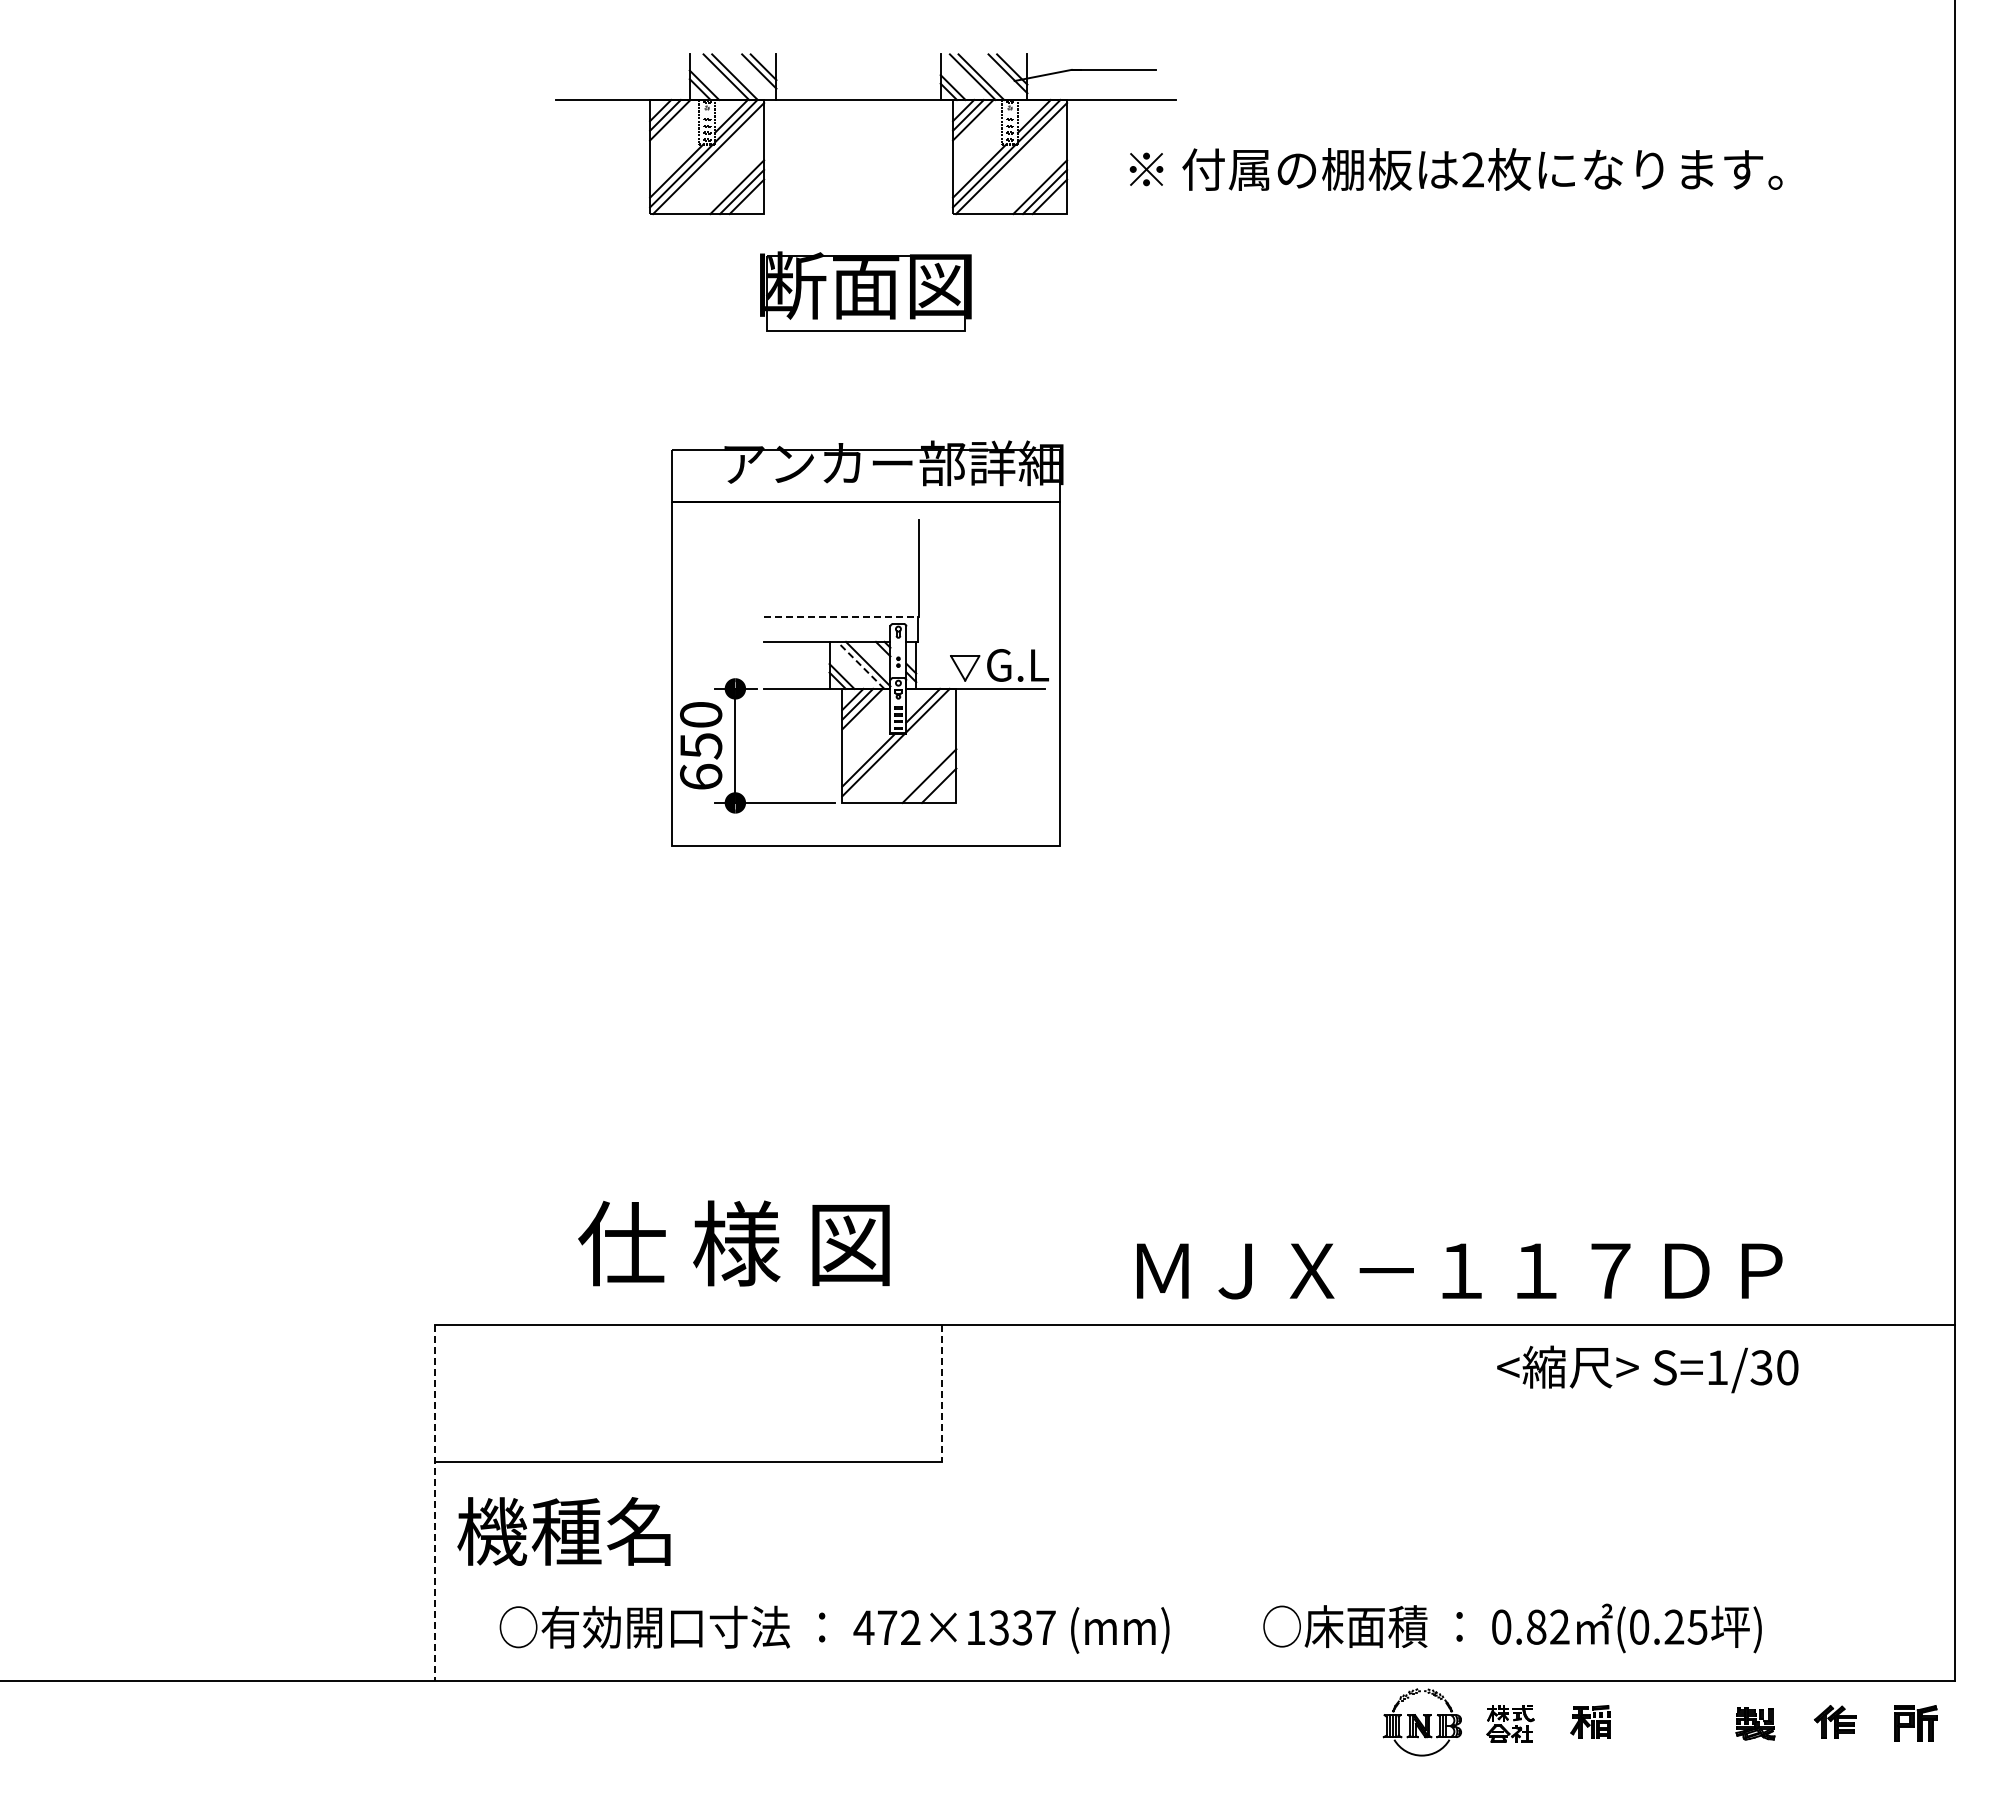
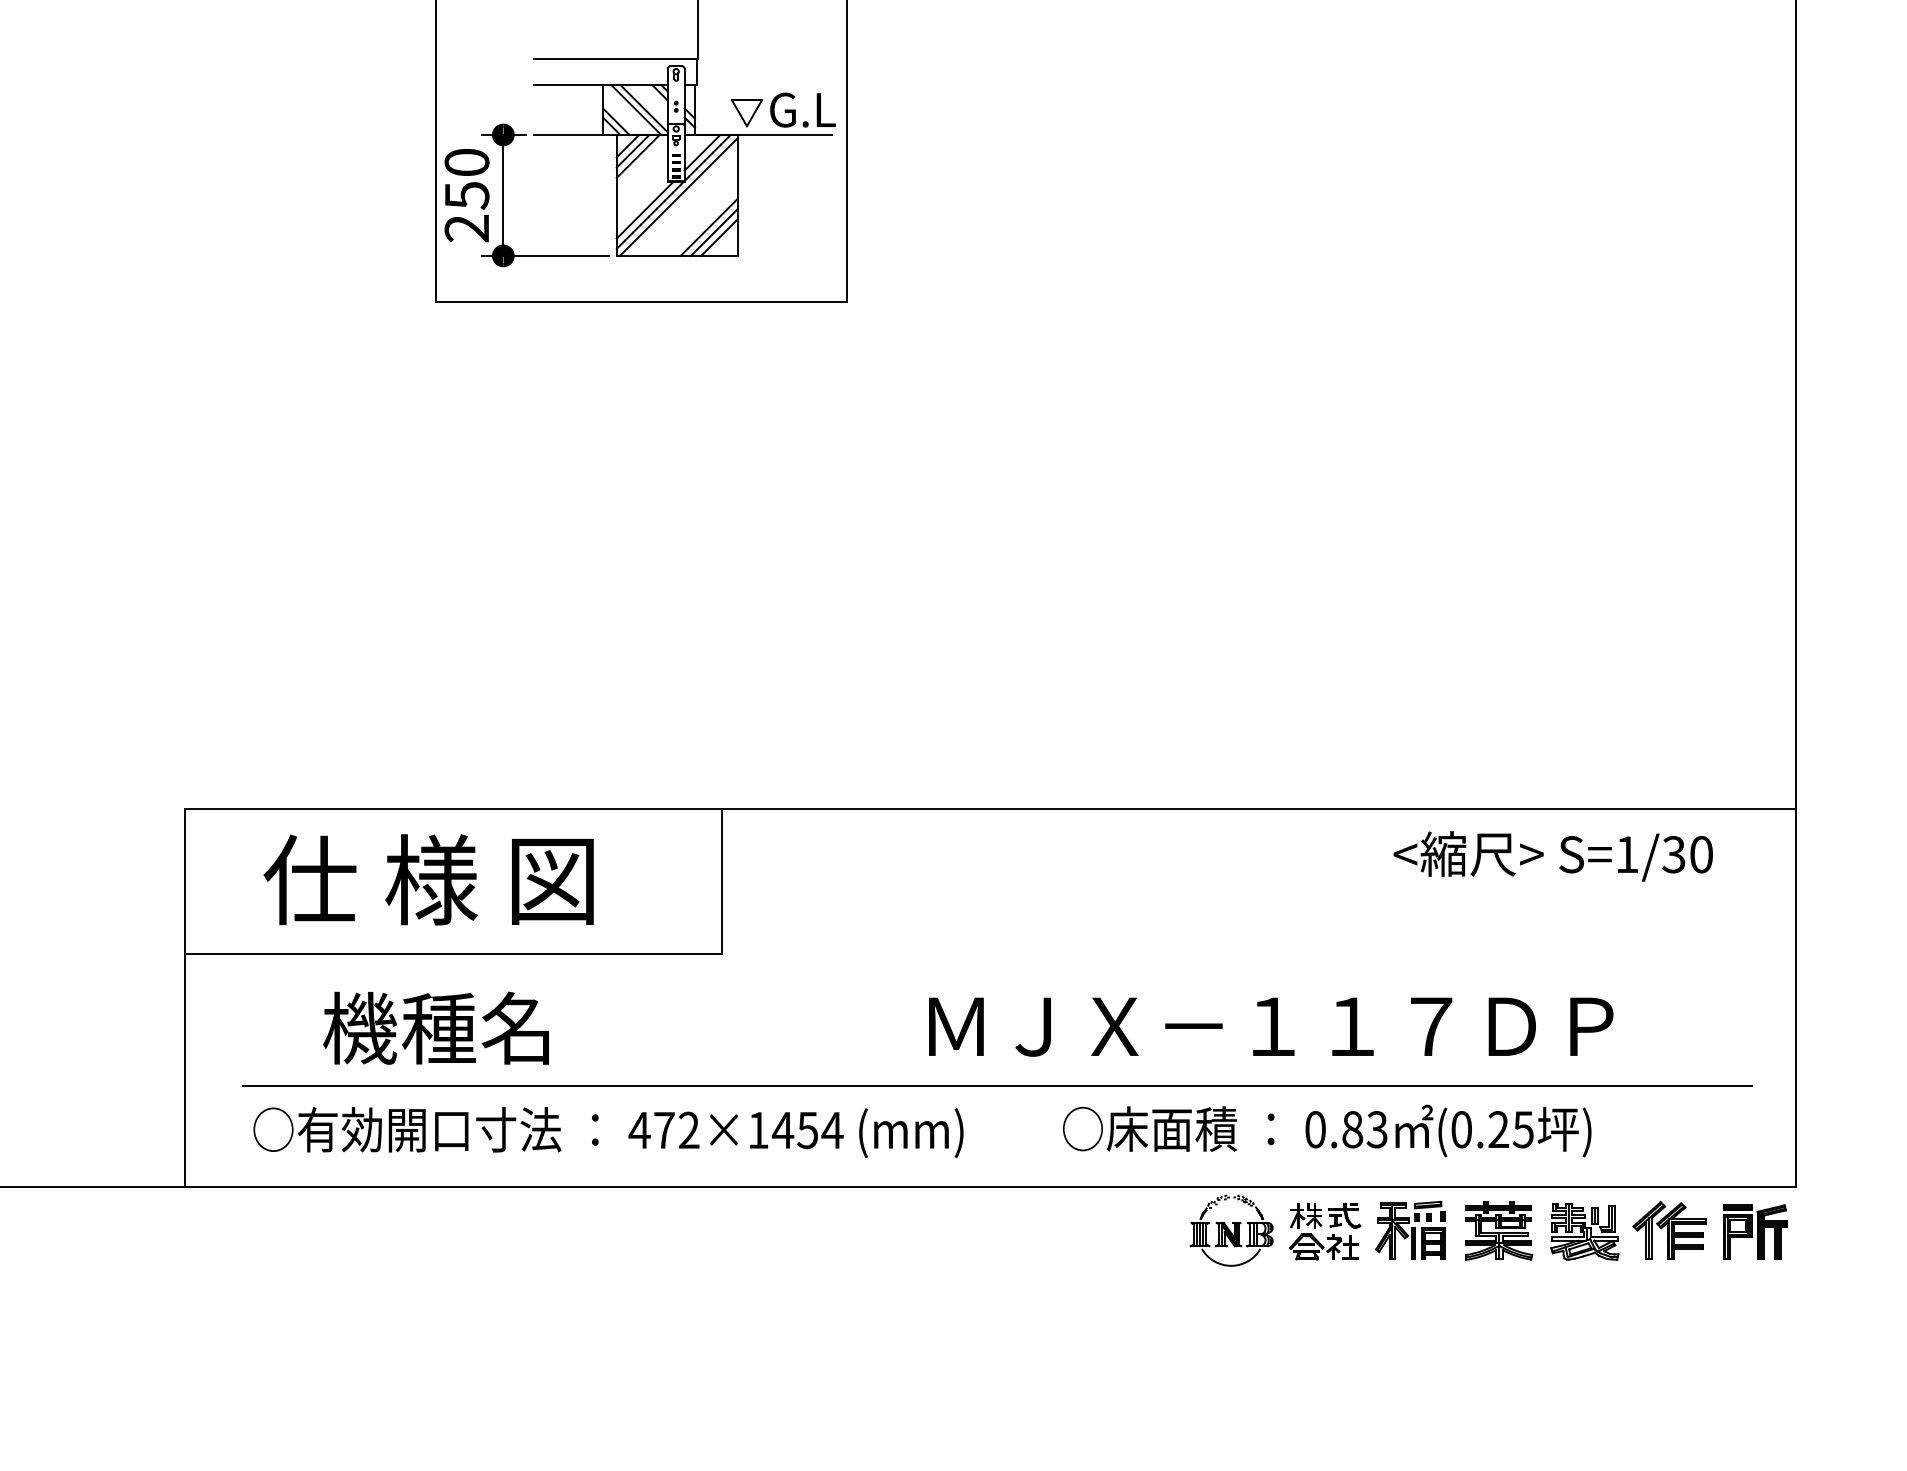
line: (841, 616) -> (615, 58), dashed -> solid
line: (860, 665) -> (635, 110), dashed -> solid
line: (900, 746) -> (678, 196), added
text: (701, 776) -> (467, 227), 650 -> 250
line: (934, 780) -> (714, 232), added
text: (733, 1243) -> (428, 879), moved
text: (1459, 1271) -> (1270, 1027), moved
text: (1647, 1369) -> (1552, 856), moved
line: (941, 1393) -> (721, 881), dashed -> solid
line: (435, 1502) -> (185, 997), dashed -> solid
text: (563, 1531) -> (435, 1028), moved
line: (1201, 1586) -> (997, 1086), added
text: (1022, 1627) -> (807, 1130), 472×1337 -> 472×1454
text: (1559, 1627) -> (1376, 1130), 0.82 -> 0.83
part: (1590, 1721) -> (1409, 1229), size x1.67
part: (1835, 1721) -> (1669, 1229), size x1.67
part: (1674, 1722) -> (1498, 1230), added
part: (1510, 1723) -> (1325, 1231), size x1.43
part: (1755, 1723) -> (1584, 1231), size x1.67
part: (1915, 1723) -> (1754, 1231), size x1.43

